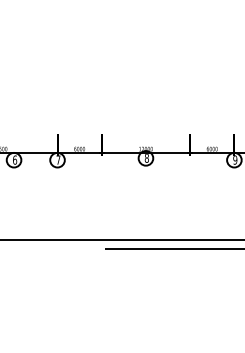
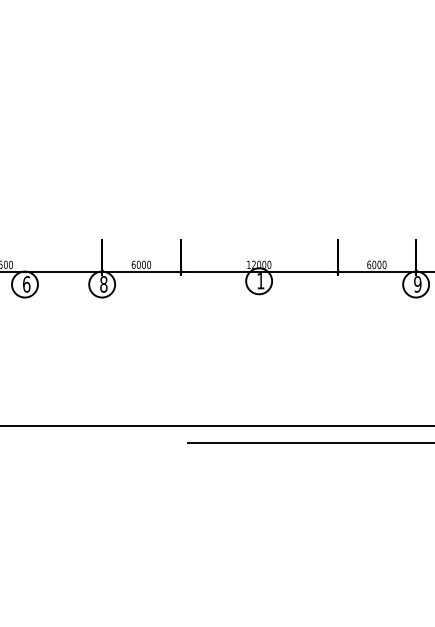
text: (146, 158) -> (260, 281), 8 -> 1
text: (58, 159) -> (103, 283), 7 -> 8

